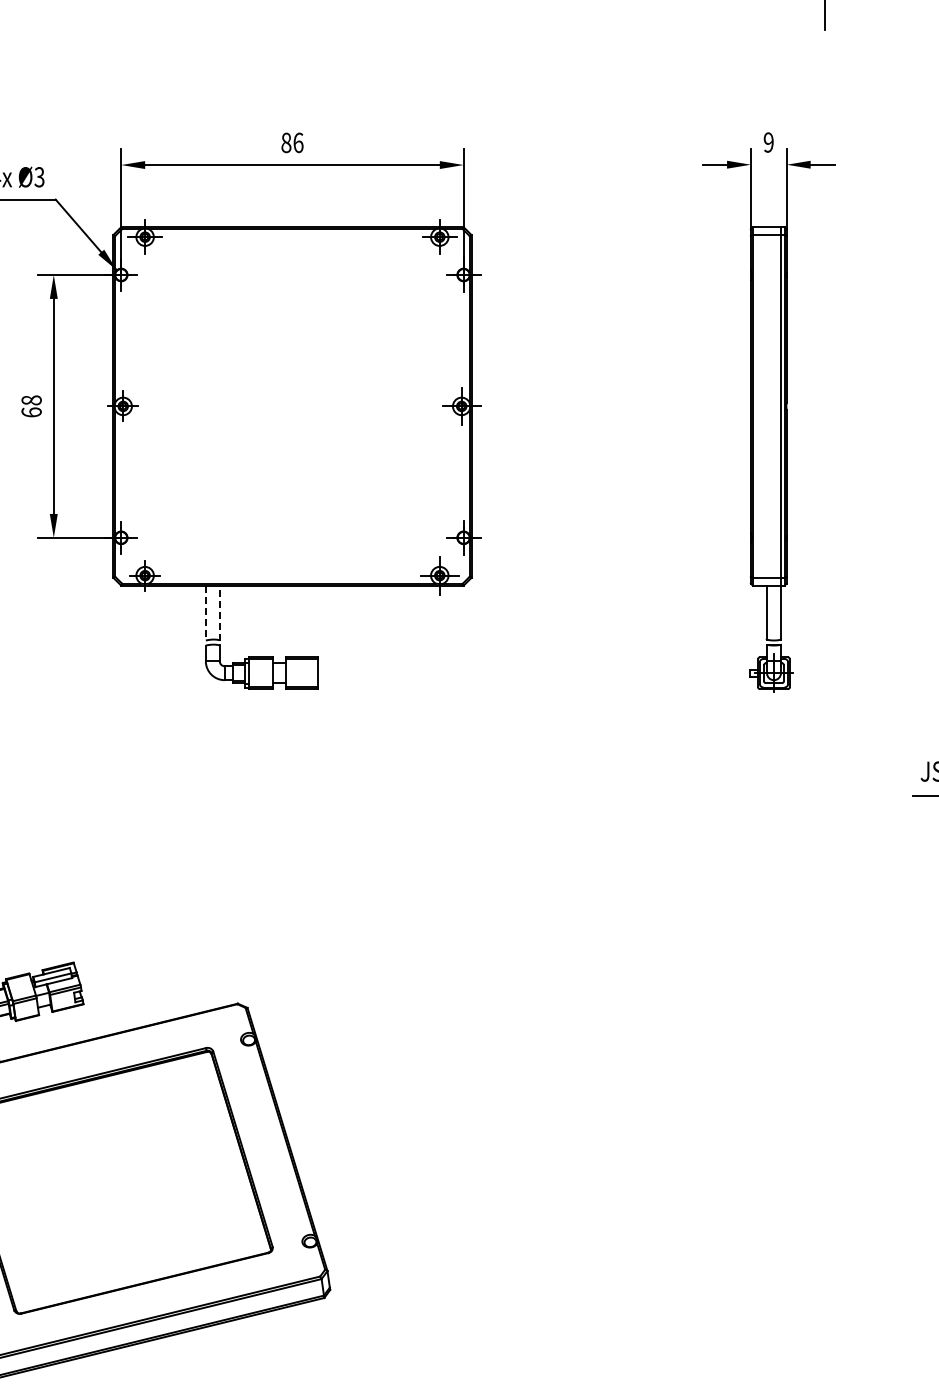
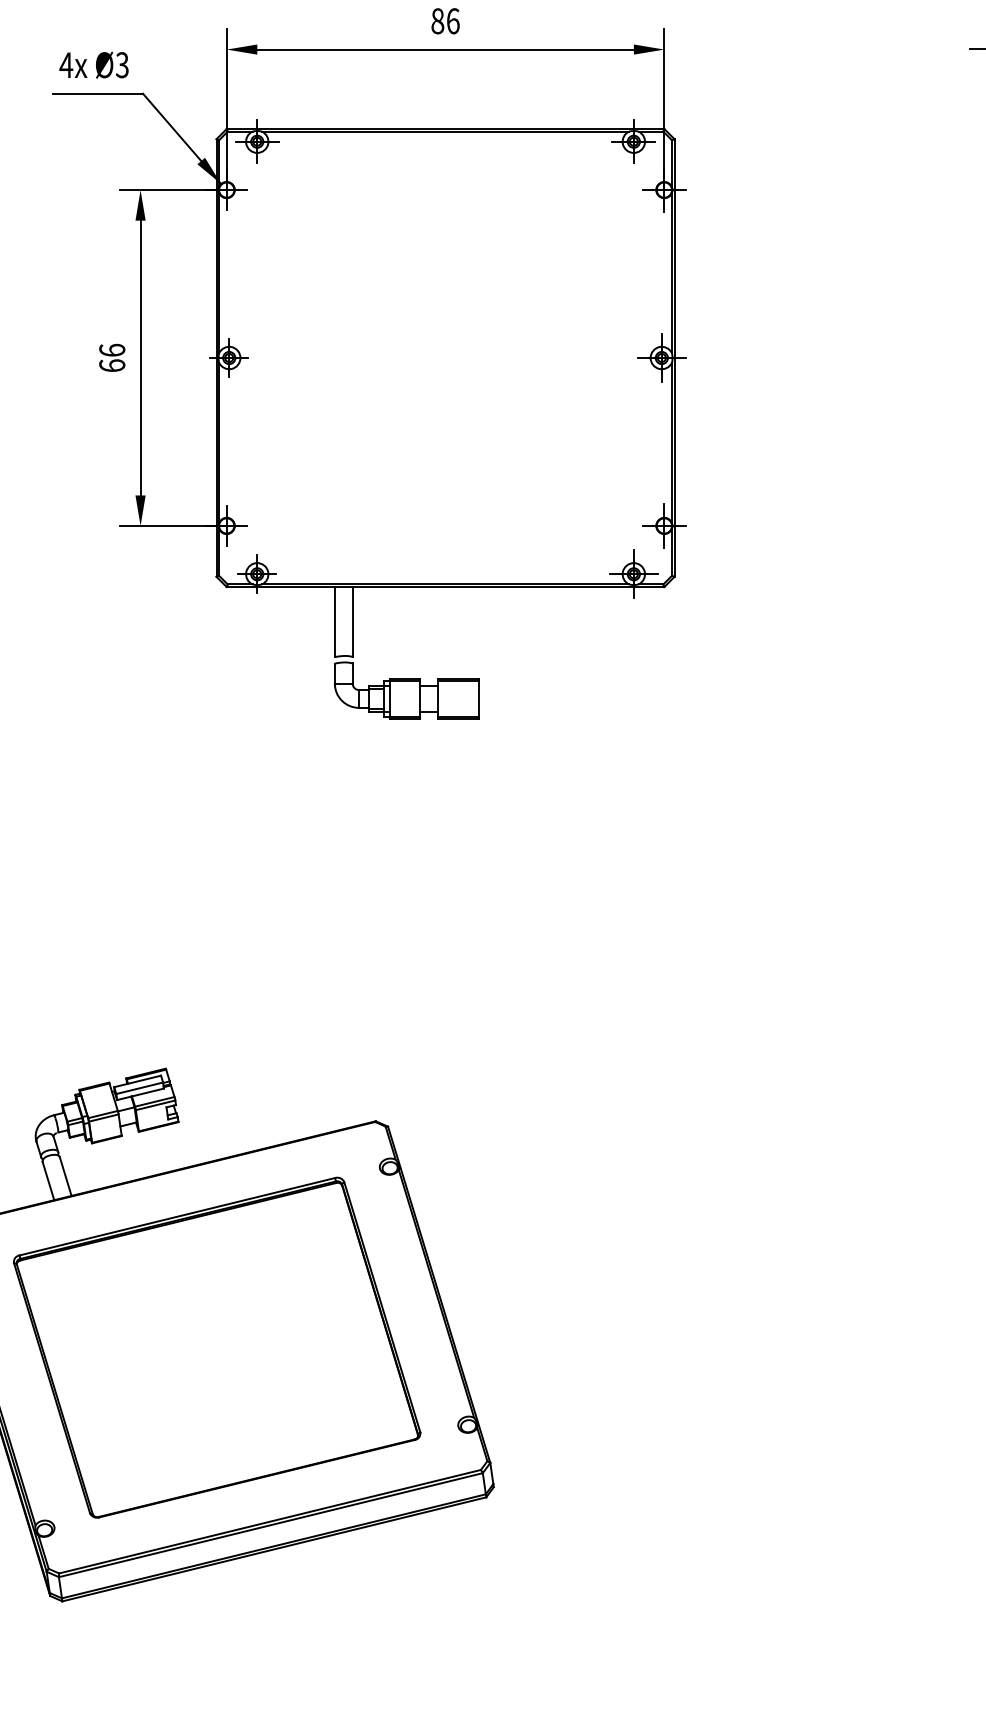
text: (31, 400) -> (112, 350), 68 -> 66
line: (219, 612) -> (352, 621), dashed -> solid
line: (205, 613) -> (334, 622), dashed -> solid

